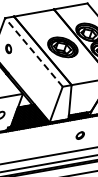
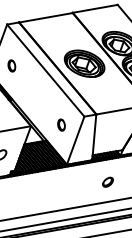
line: (33, 52) -> (45, 70), dashed -> solid
part: (45, 93) -> (61, 125), added

